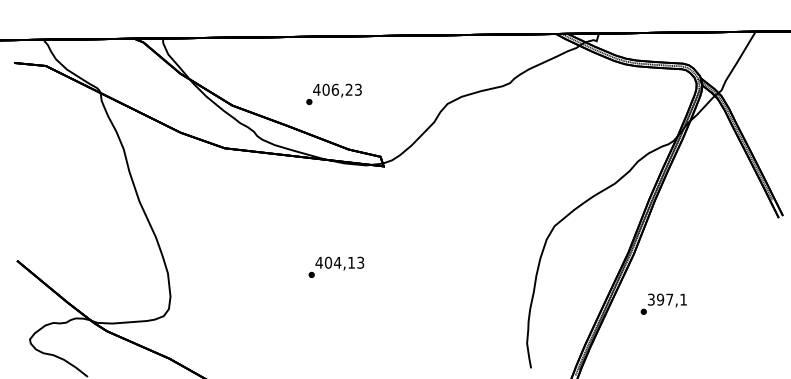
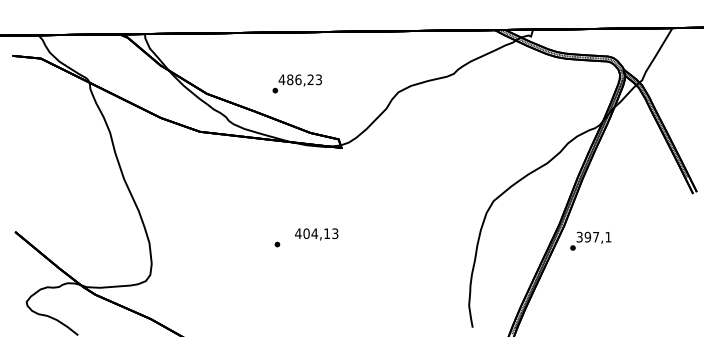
text: (325, 89) -> (289, 79), 406,23 -> 486,23
text: (339, 263) -> (316, 234), moved
text: (663, 303) -> (590, 240), moved

